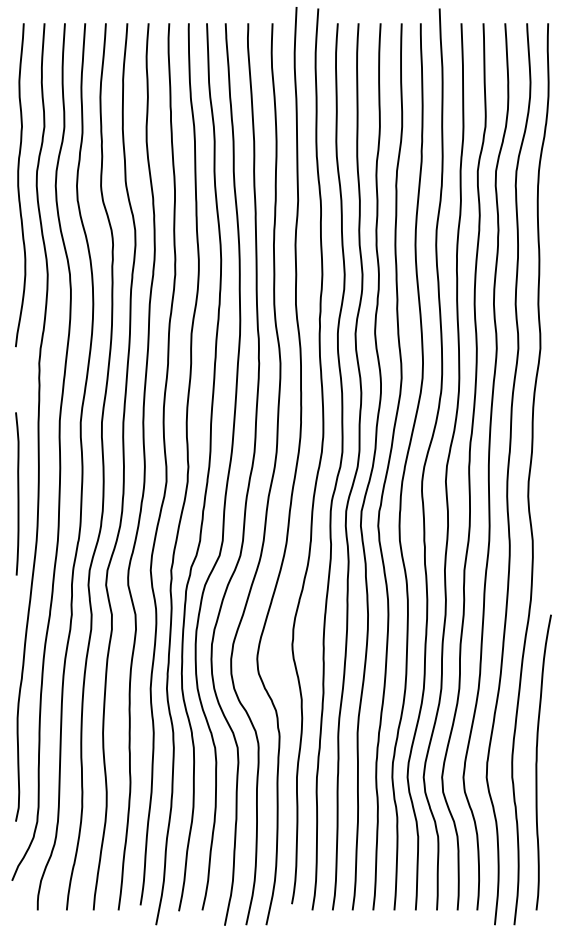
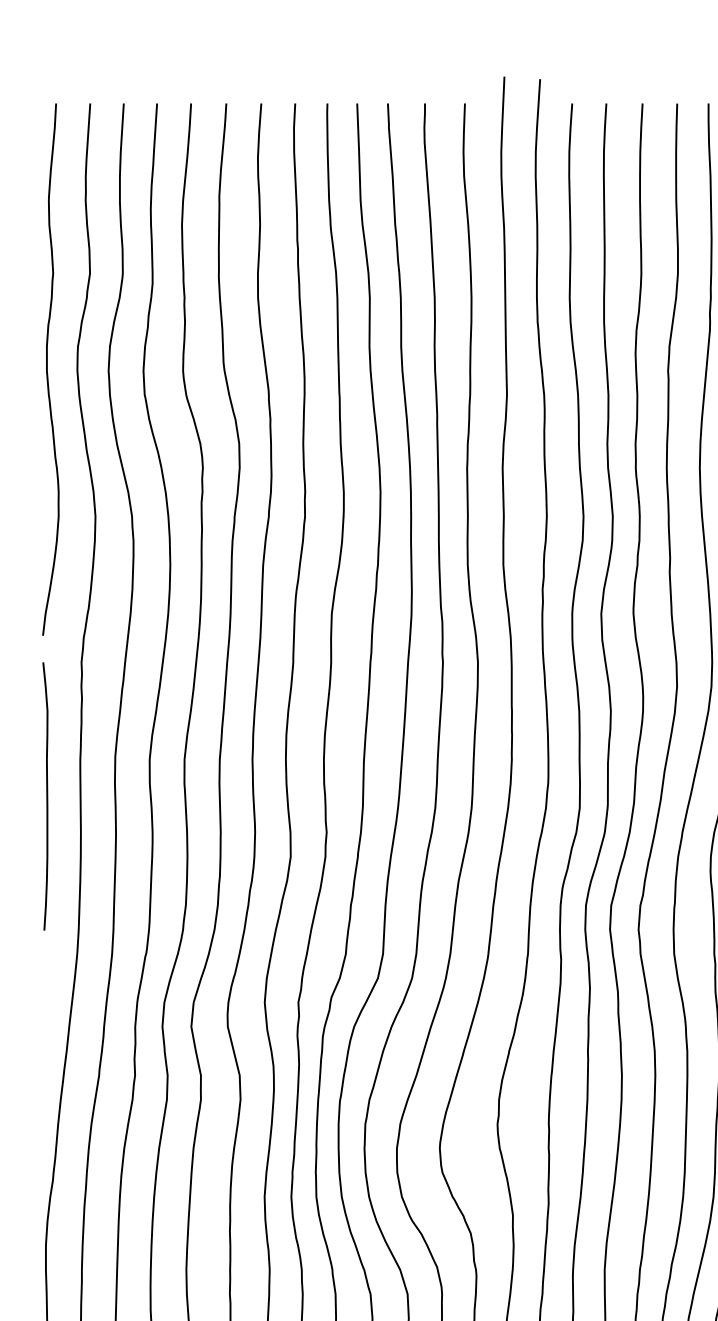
curve: (17, 493) -> (45, 795), moved

